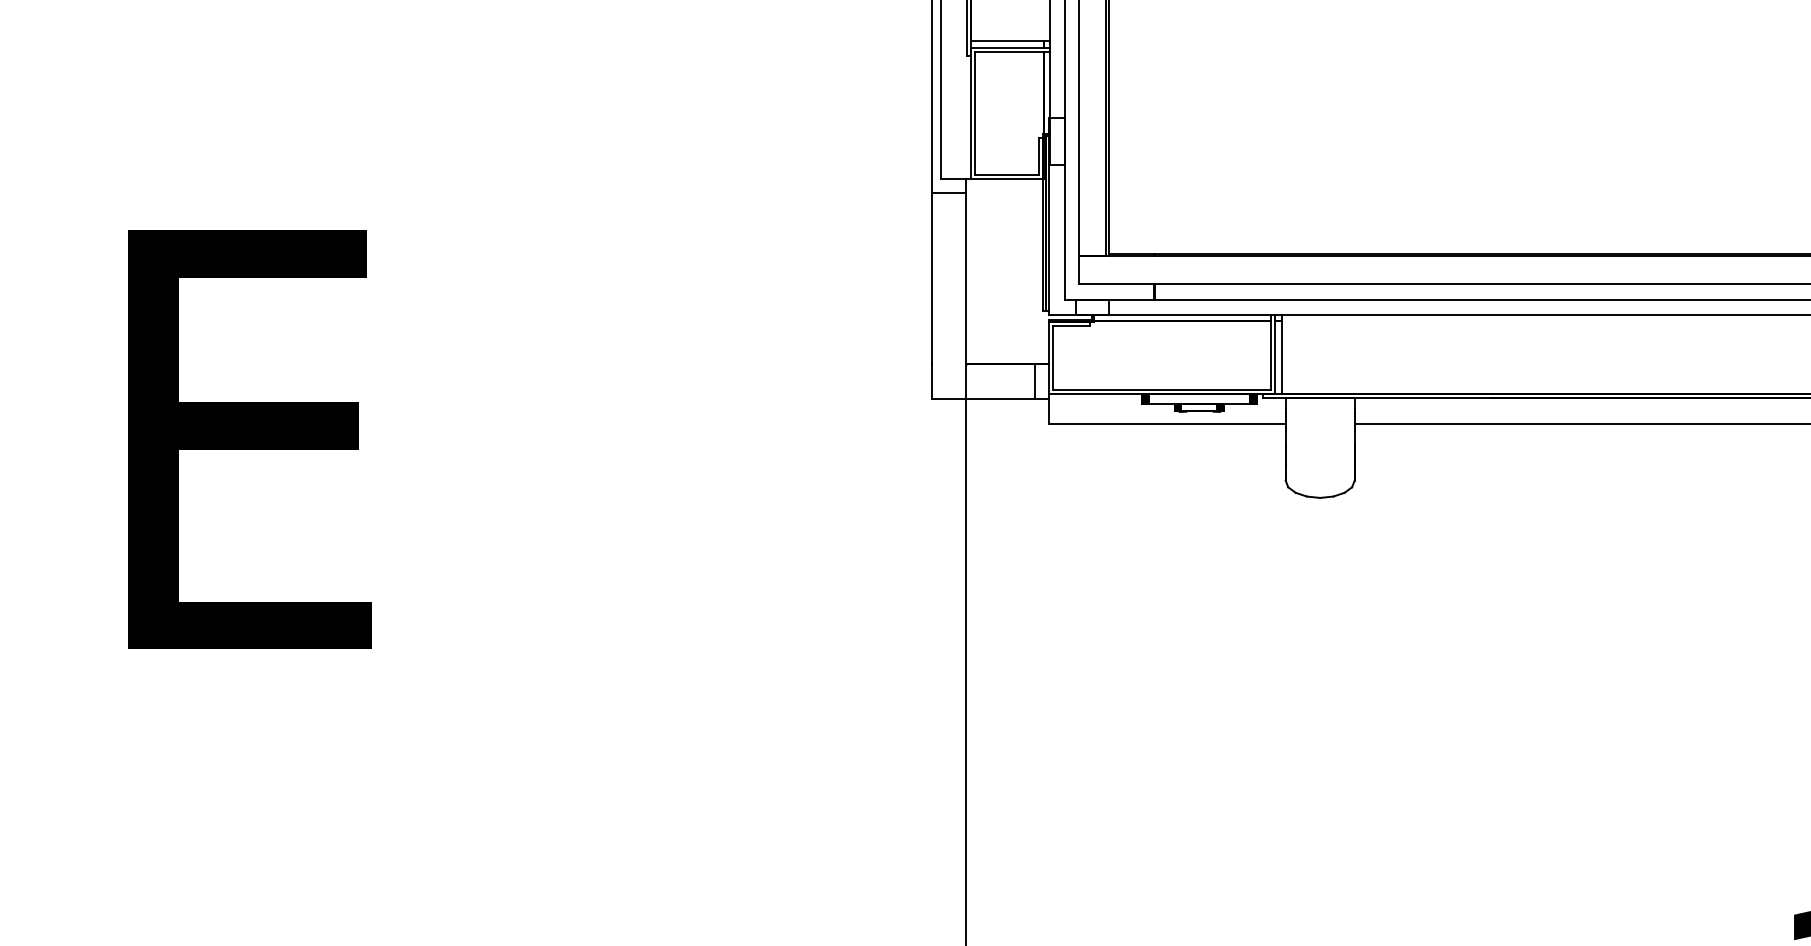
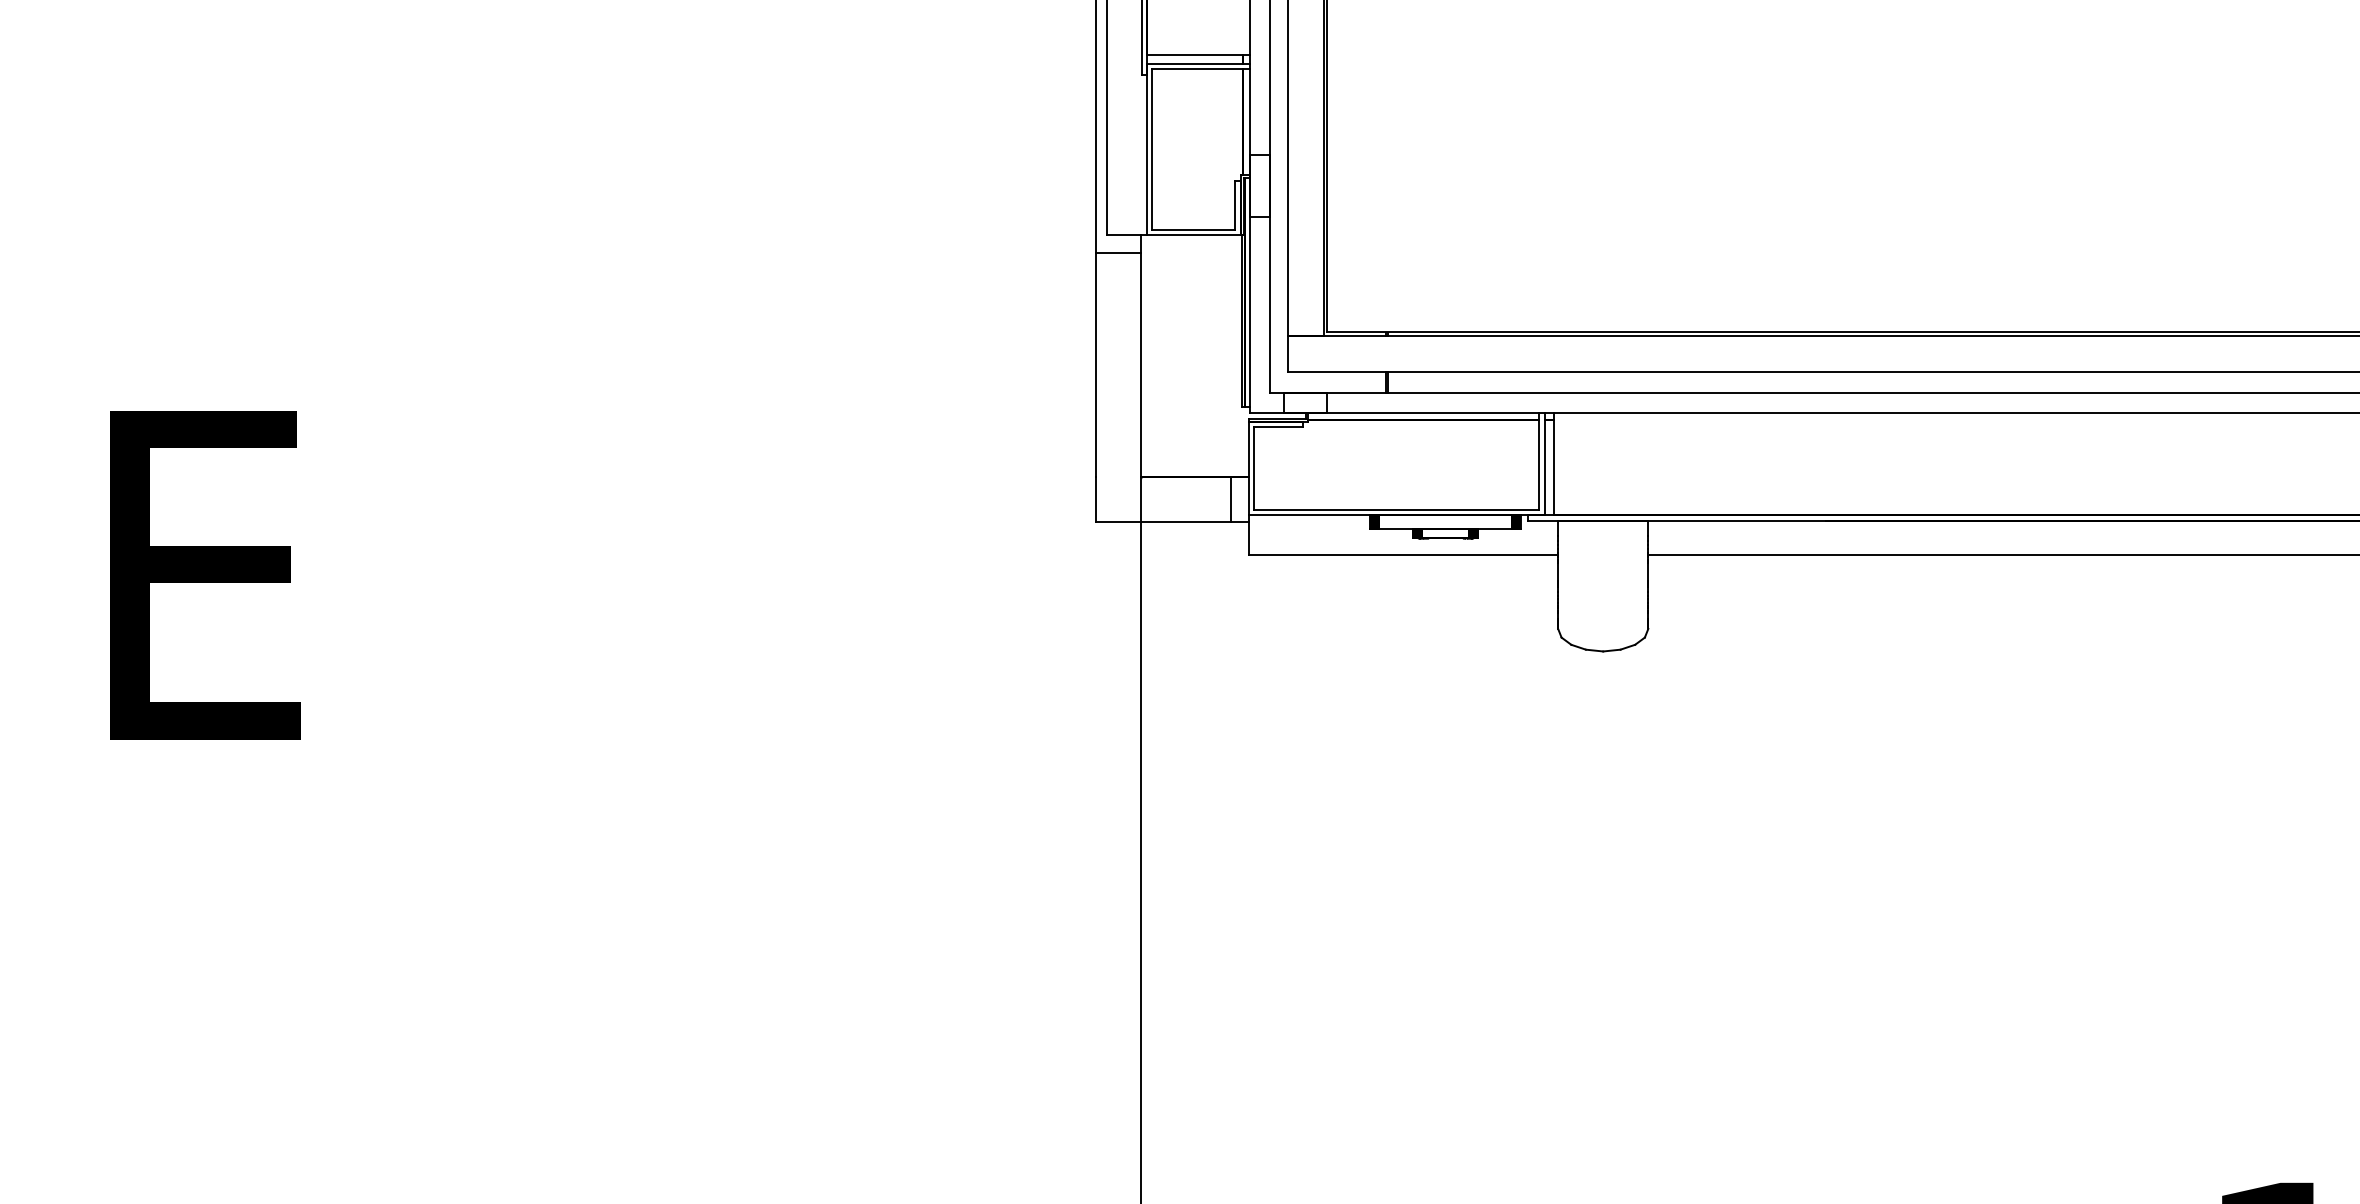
part: (249, 439) -> (204, 575), size x0.6

